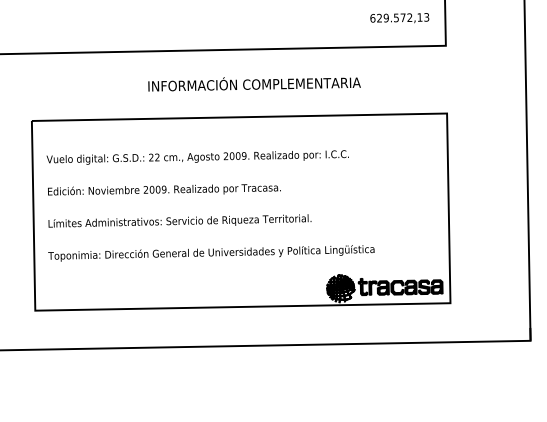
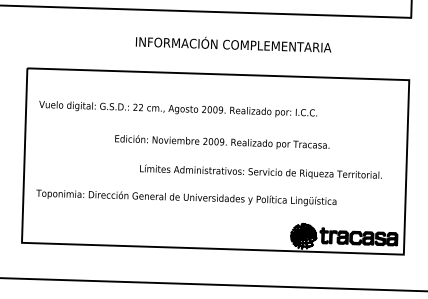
text: (164, 189) -> (222, 141), moved
text: (179, 220) -> (260, 171), moved

